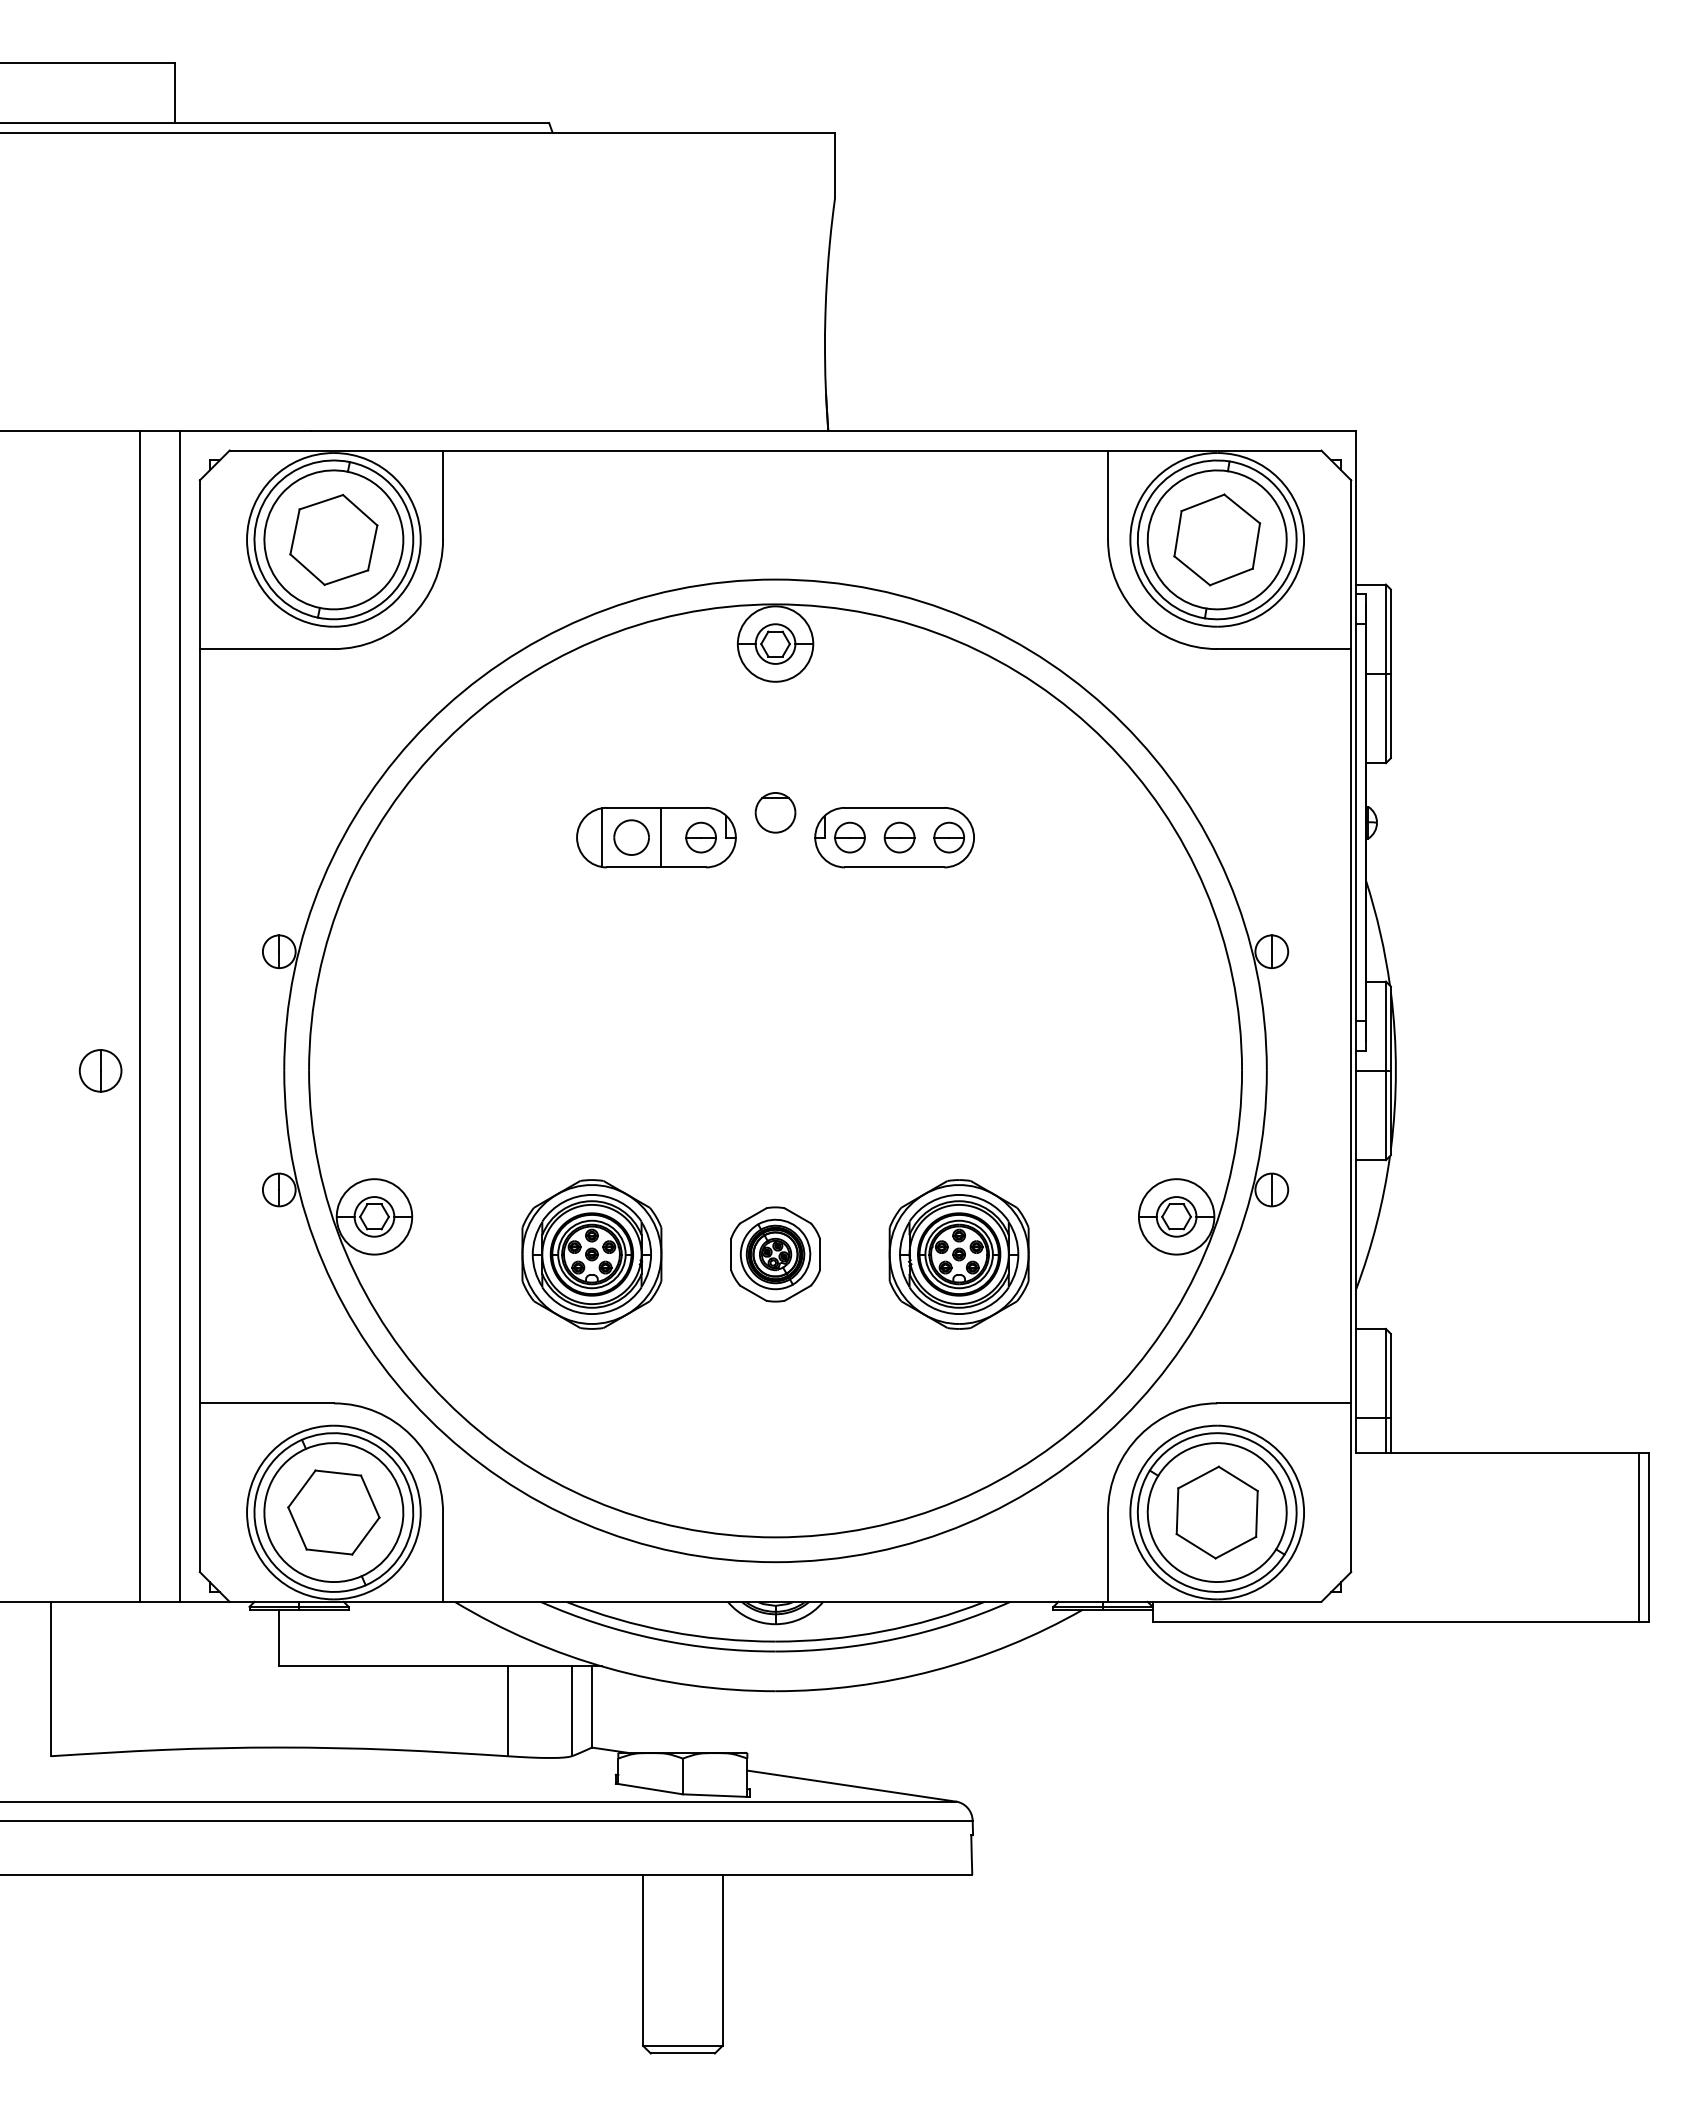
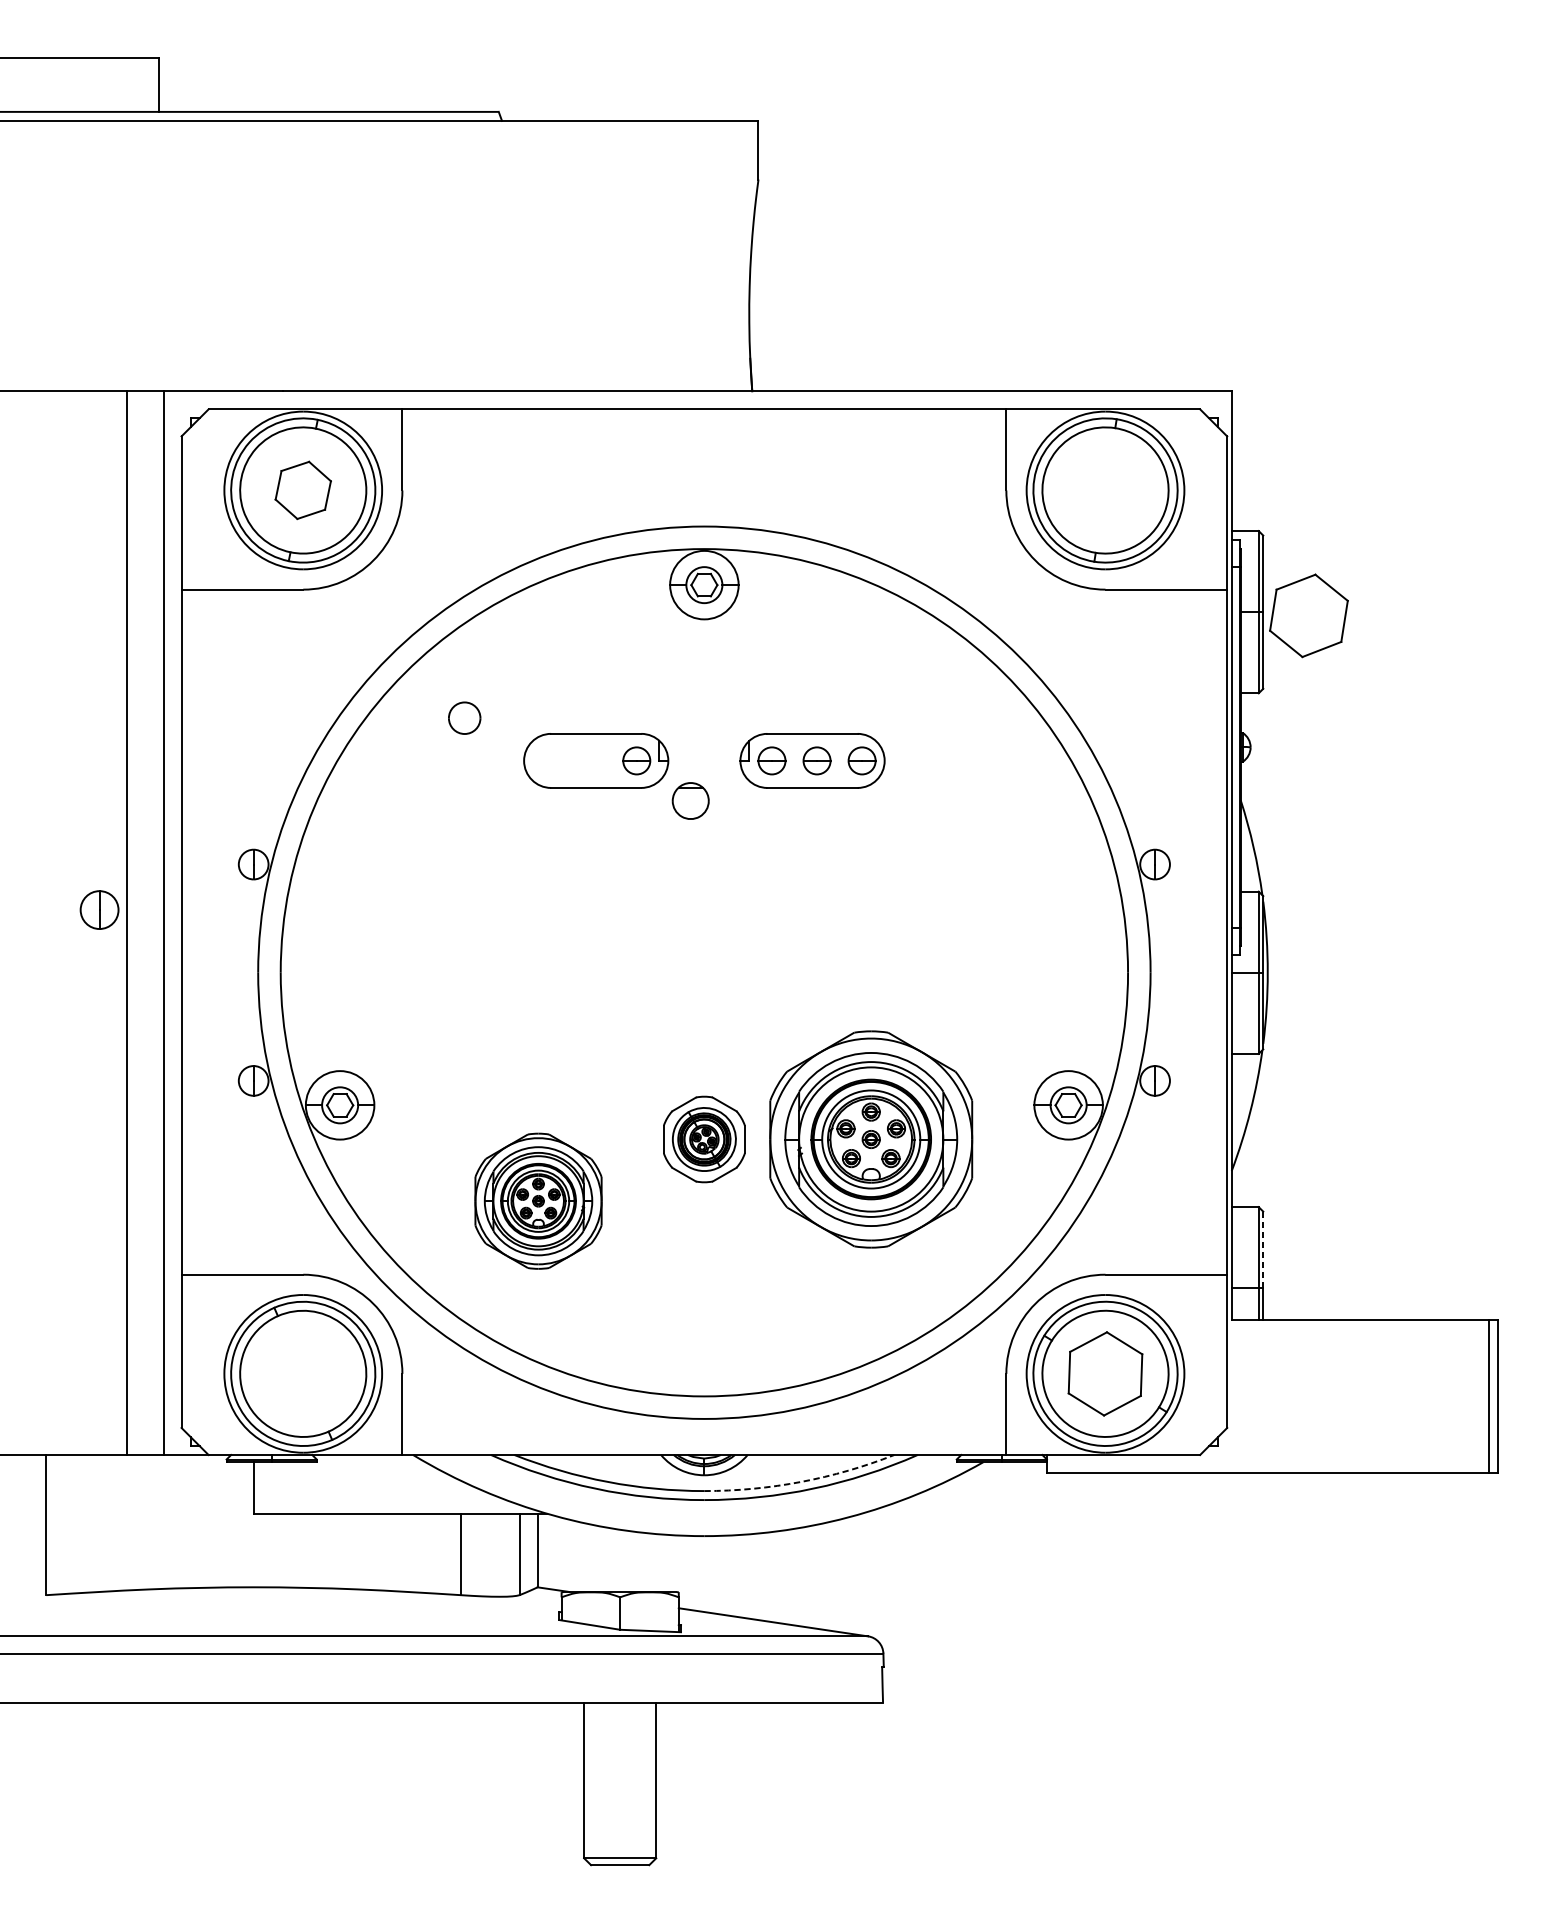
part: (333, 539) -> (302, 490), size x0.7
part: (1217, 539) -> (1309, 615), moved
part: (775, 812) -> (690, 800), moved
line: (601, 837) -> (546, 760), removed
part: (631, 837) -> (464, 718), moved
line: (661, 837) -> (600, 760), removed
part: (100, 1070) -> (99, 909), moved
part: (591, 1254) -> (538, 1201), moved
part: (958, 1254) -> (870, 1139), size x1.6
line: (1390, 1376) -> (1262, 1250), solid -> dashed
part: (333, 1512) -> (302, 1373), removed
arc: (881, 1631) -> (800, 1481), solid -> dashed

